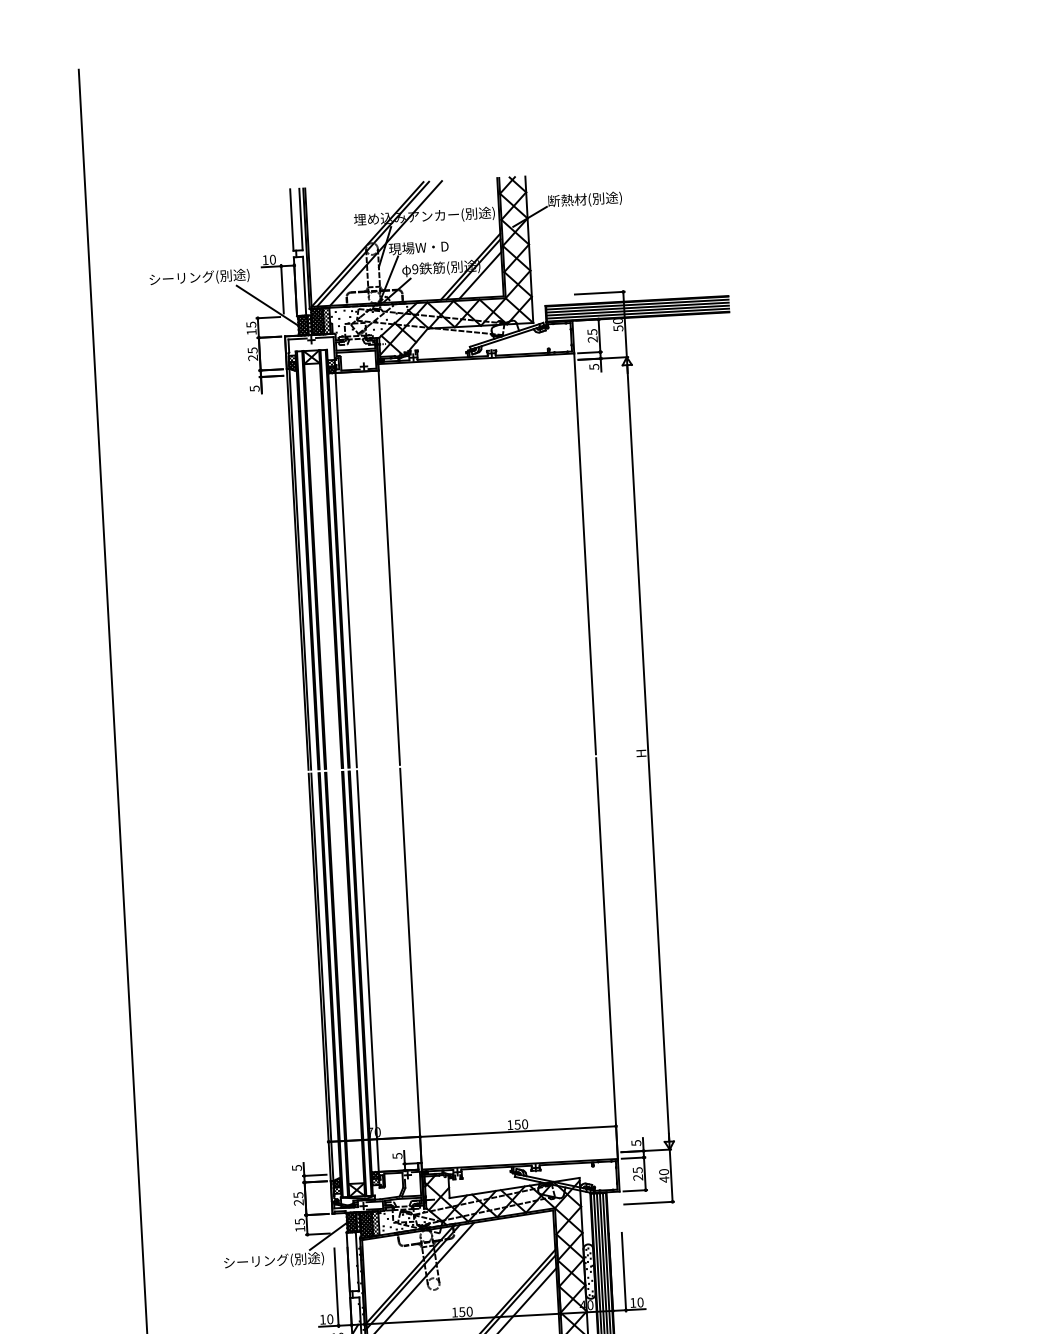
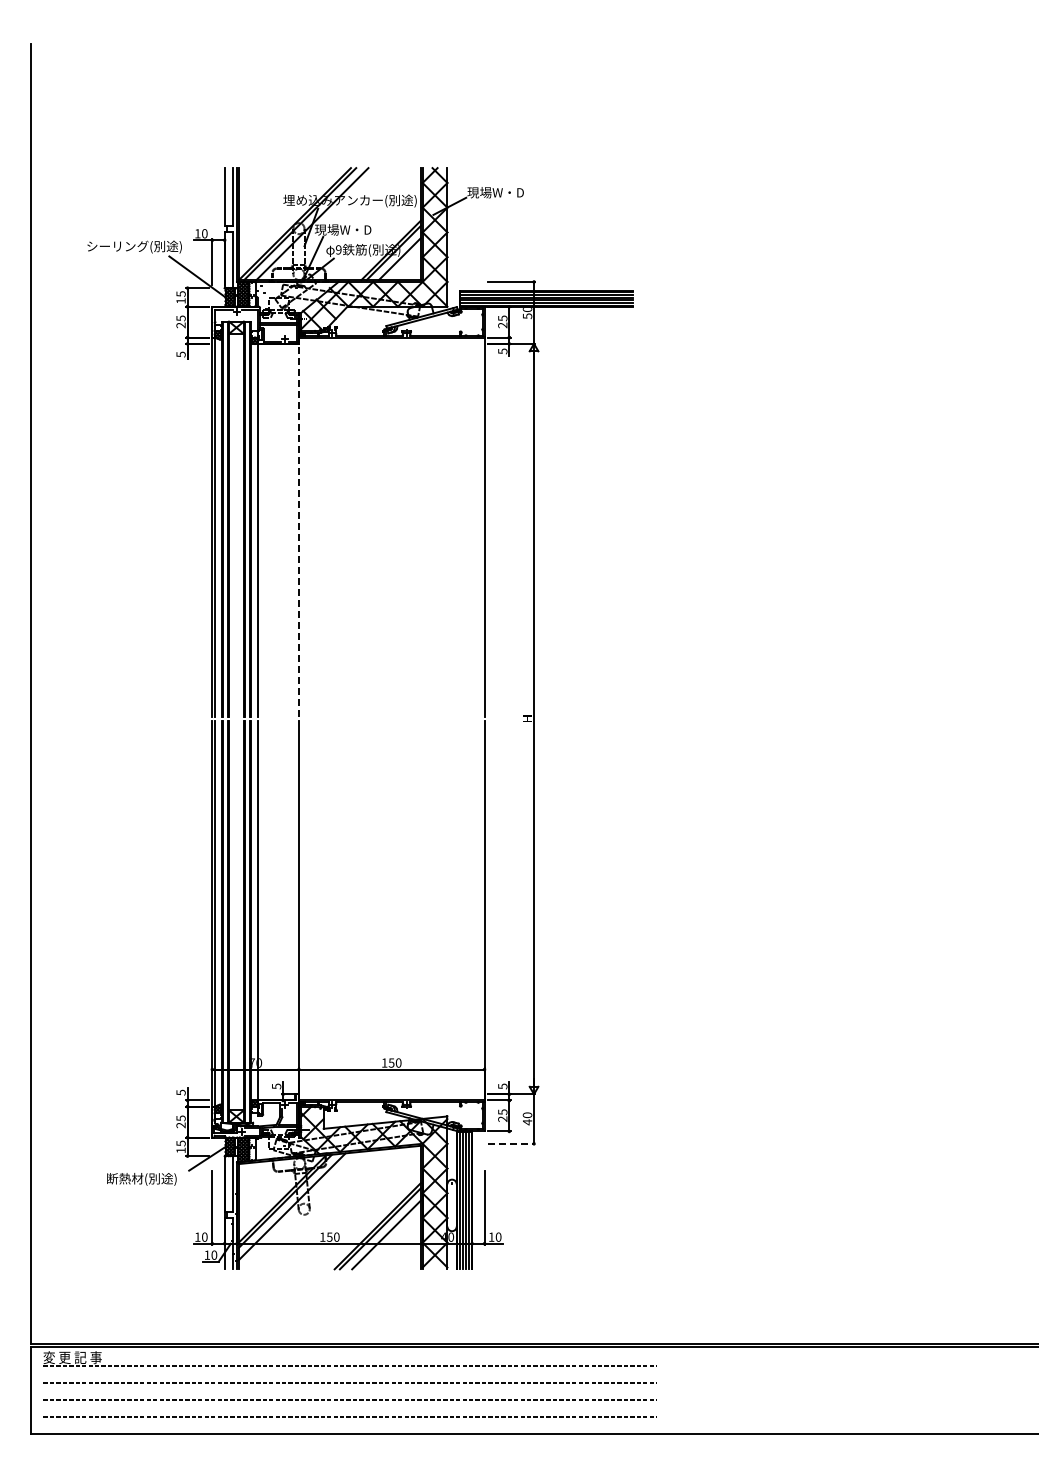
text: (584, 199) -> (502, 192), 断熱材(別途) -> 現場W・D
line: (387, 551) -> (298, 515), solid -> dashed
line: (649, 1202) -> (512, 1143), solid -> dashed
text: (273, 1261) -> (154, 1179), シーリング(別途) -> 断熱材(別途)

